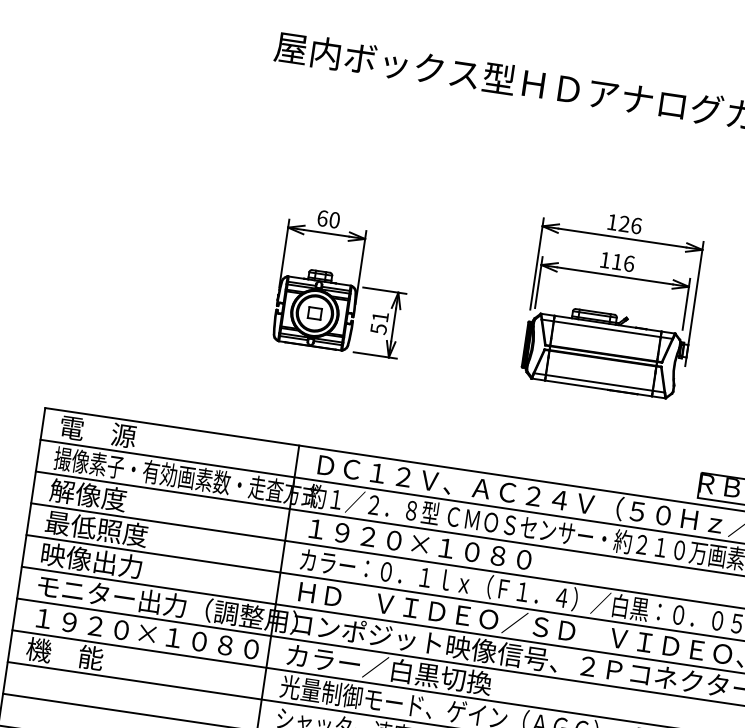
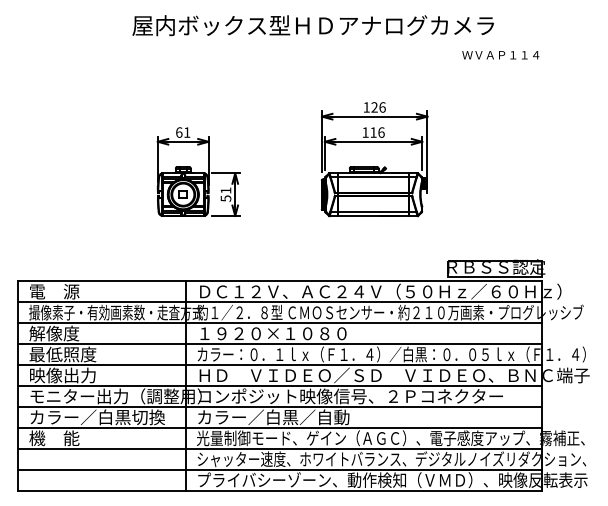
text: (335, 220) -> (187, 132), 60 -> 61
text: (145, 633) -> (104, 417), １９２０×１０８０ -> カラー／白黒切換
text: (479, 682) -> (324, 417), カラー／白黒切換 -> カラー／白黒／自動

